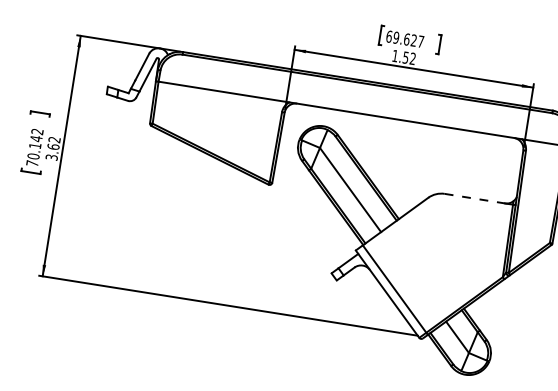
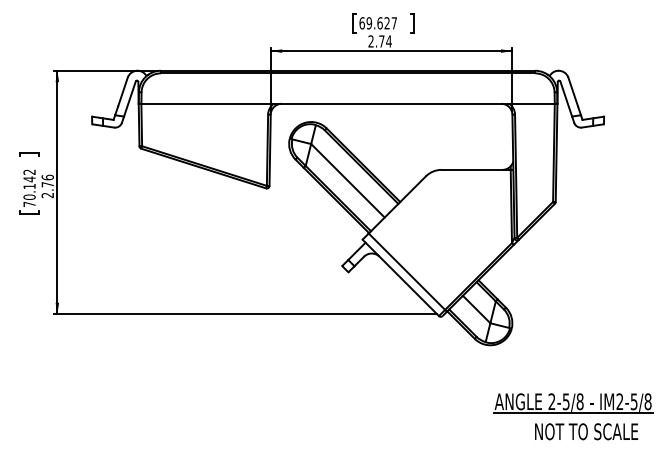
text: (403, 57) -> (379, 41), 1.52 -> 2.74
text: (52, 148) -> (47, 186), 3.62 -> 2.76
line: (475, 198) -> (472, 169), dashed -> solid

